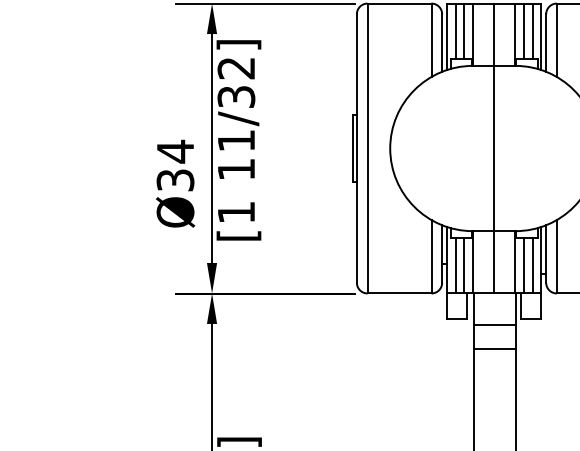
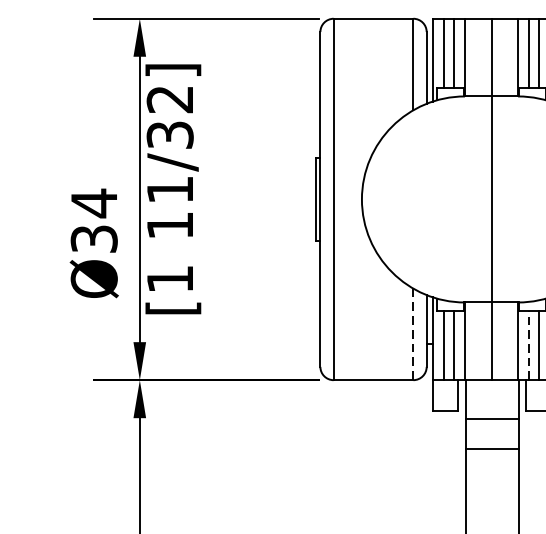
line: (431, 256) -> (413, 334), solid -> dashed
line: (524, 265) -> (529, 345), solid -> dashed

